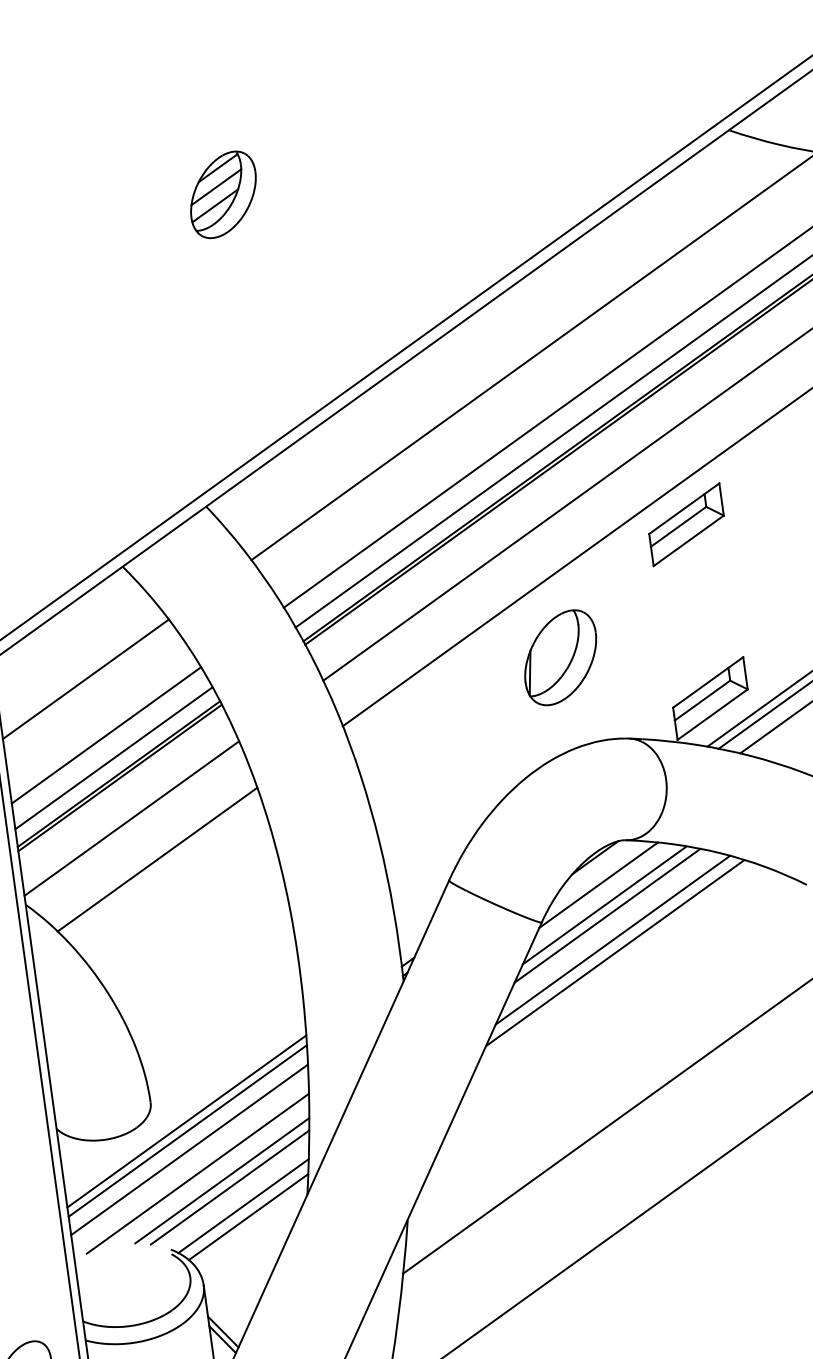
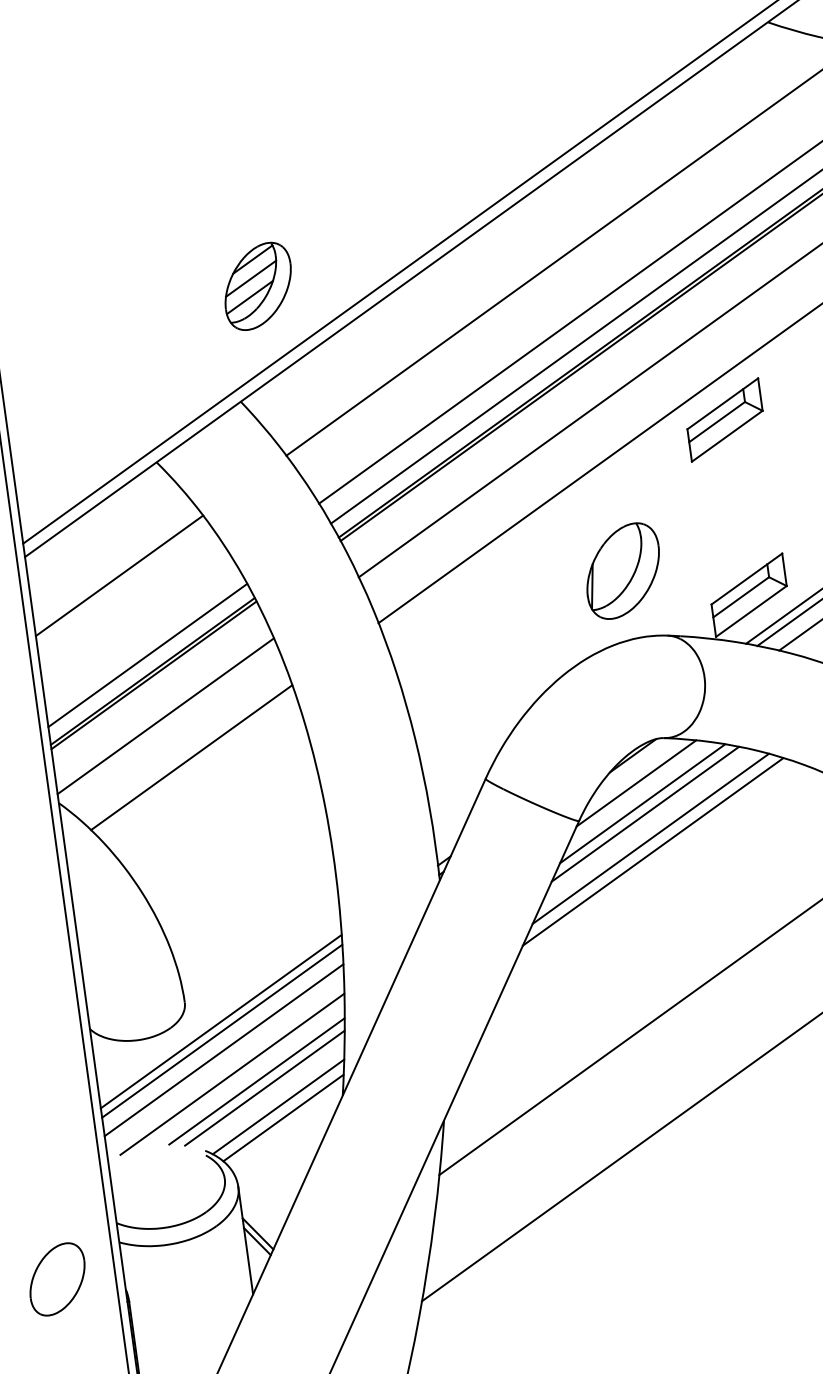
part: (222, 193) -> (257, 285), moved
part: (560, 657) -> (622, 570), moved
line: (105, 735) -> (139, 632), removed

